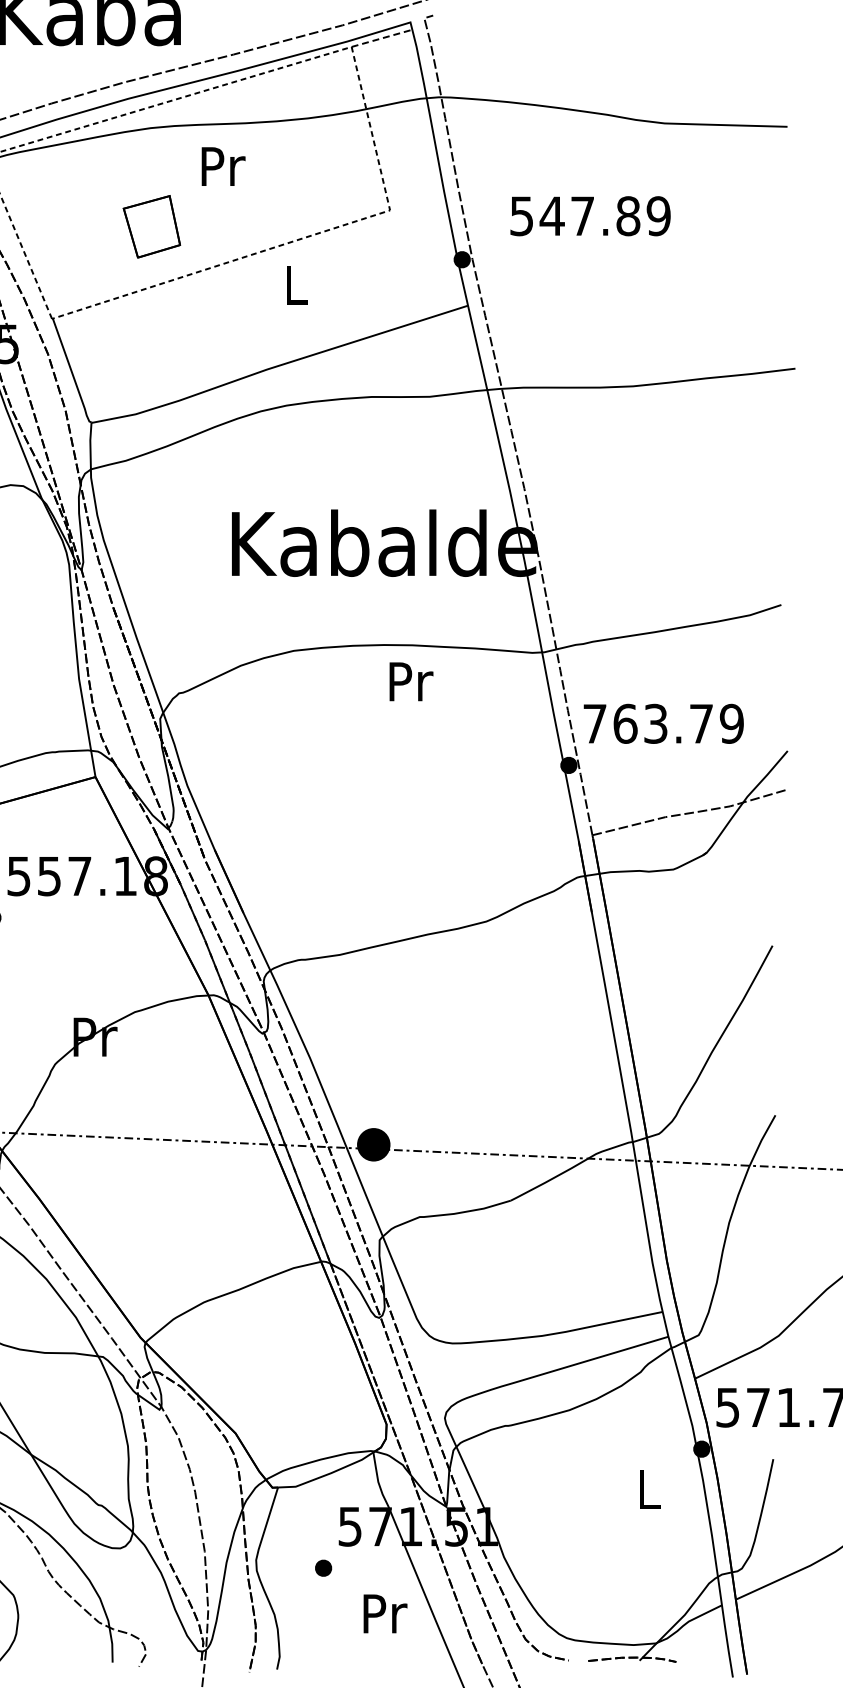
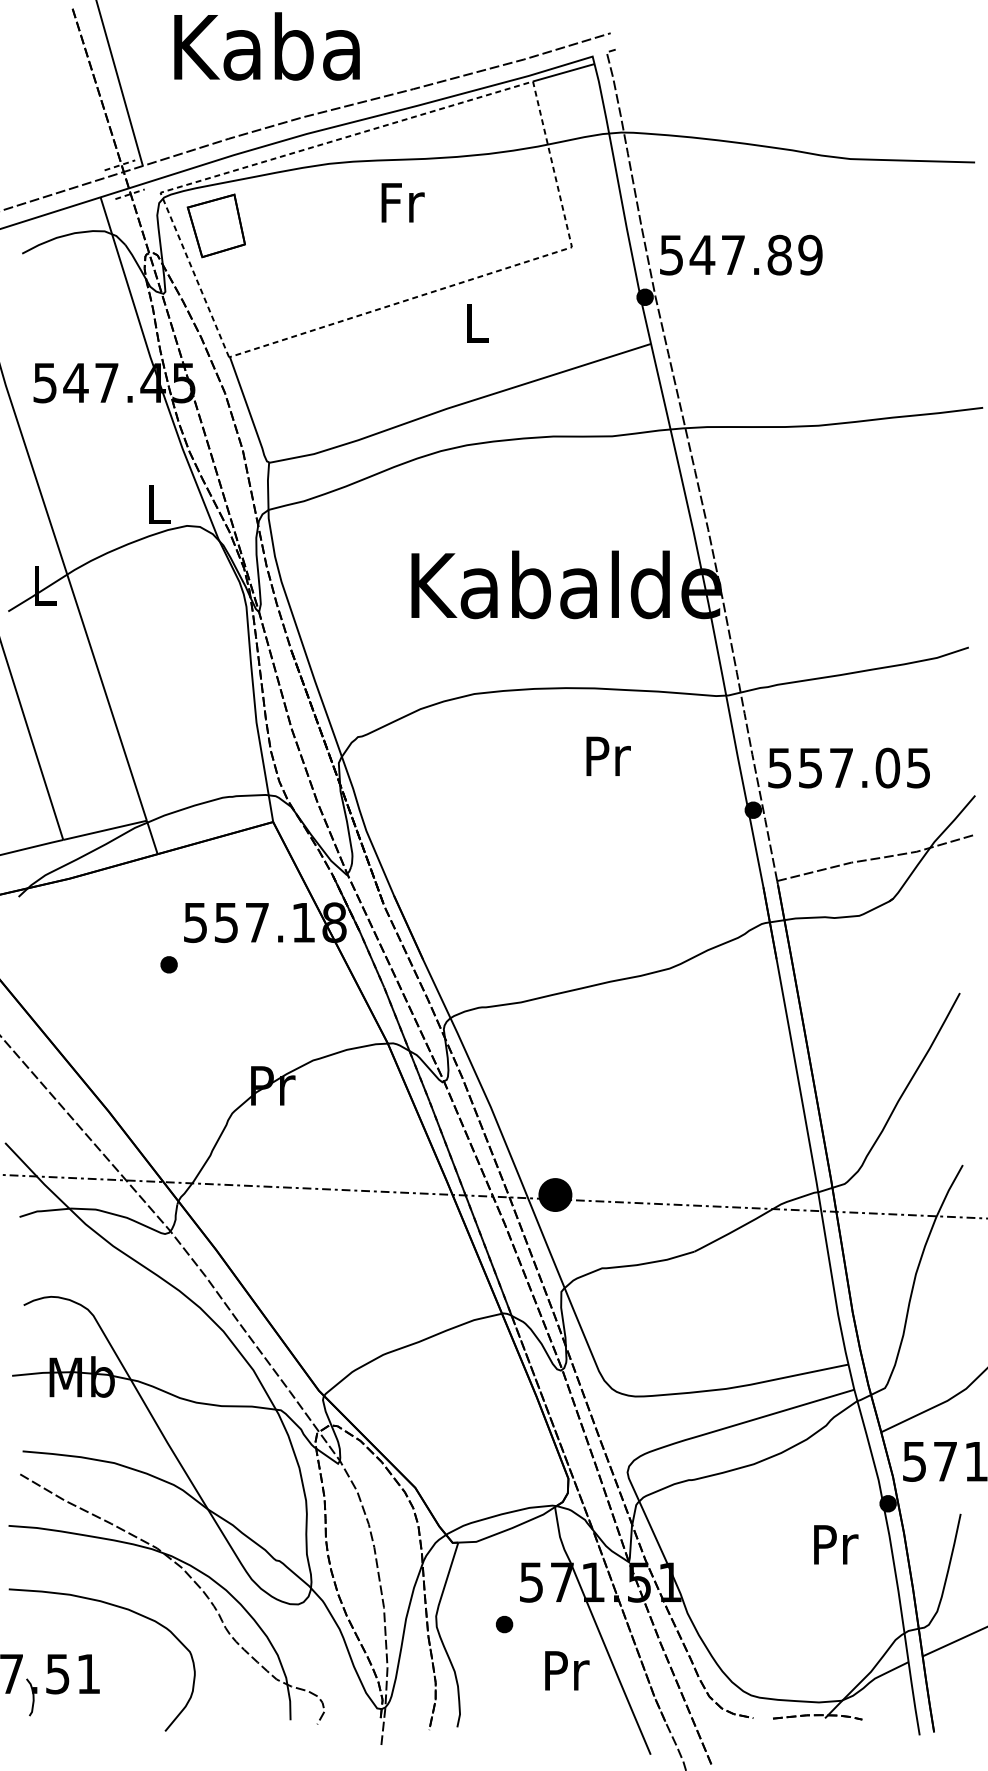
line: (381, 38) -> (563, 72), dashed -> solid
text: (223, 166) -> (403, 202), Pr -> Fr
text: (590, 215) -> (741, 254), moved
part: (151, 226) -> (215, 225), moved
text: (411, 680) -> (608, 755), moved
text: (663, 723) -> (849, 767), 763.79 -> 557.05
text: (650, 1489) -> (836, 1544), L -> Pr

